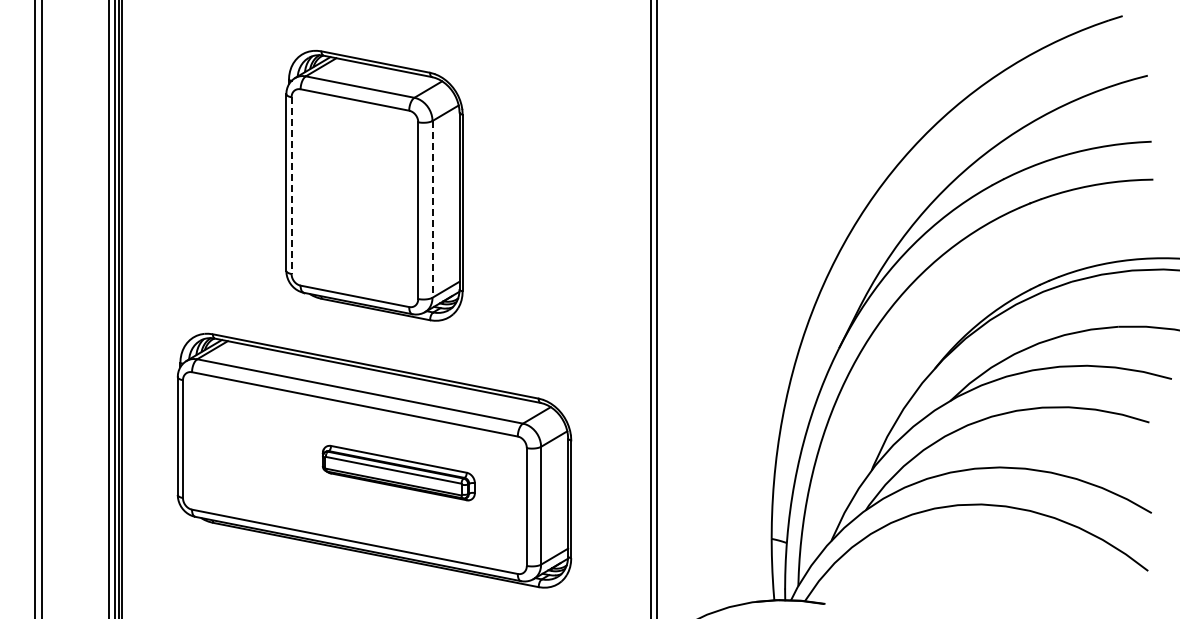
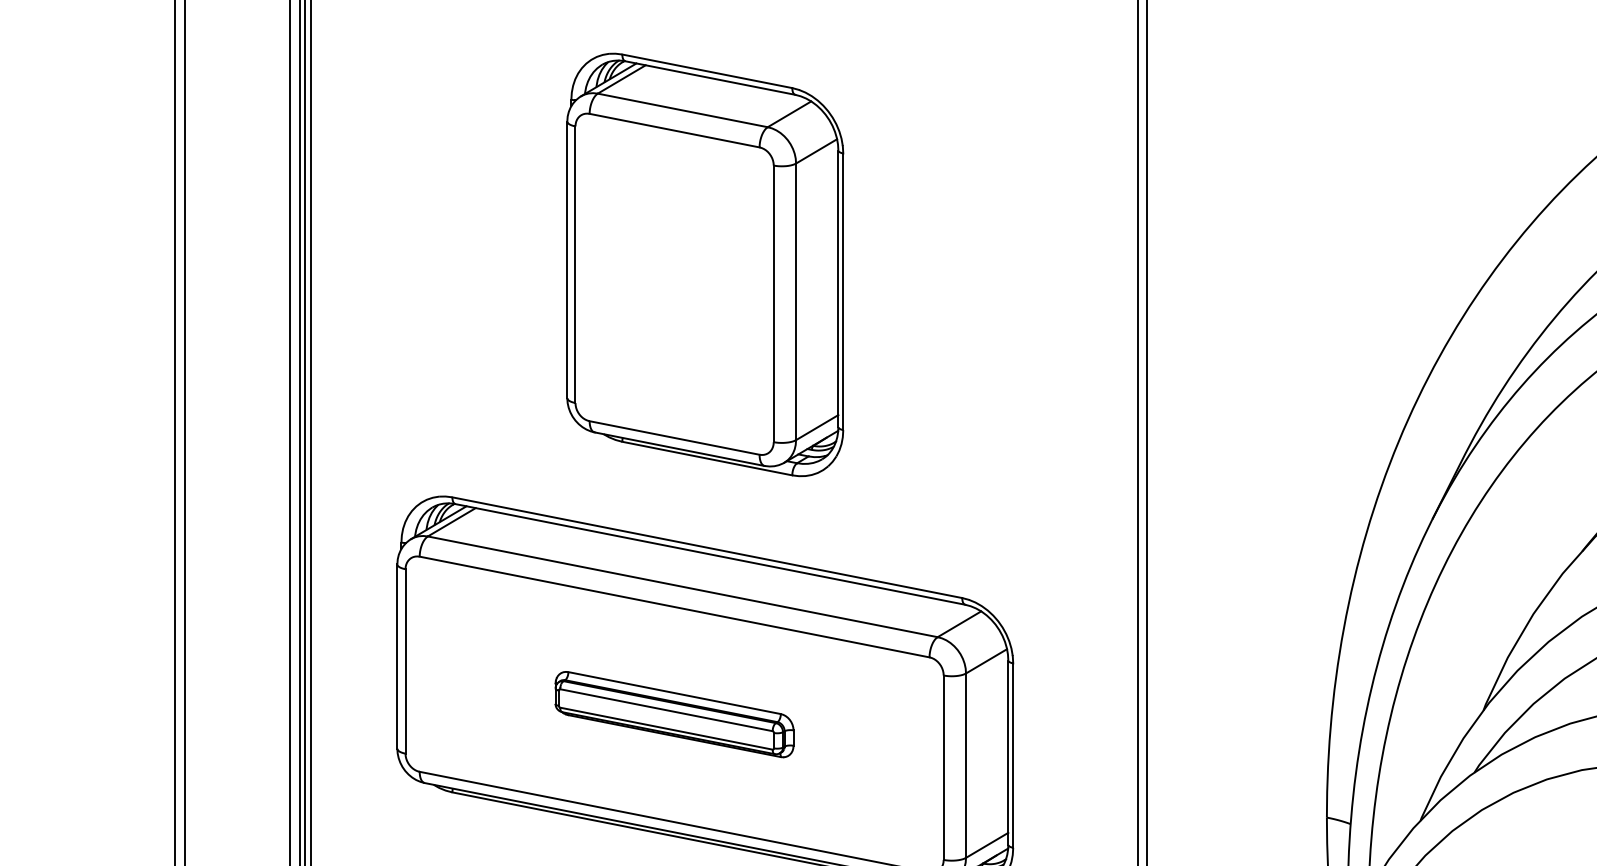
line: (291, 186) -> (575, 266), dashed -> solid
line: (432, 209) -> (796, 302), dashed -> solid
part: (398, 472) -> (673, 713), moved

